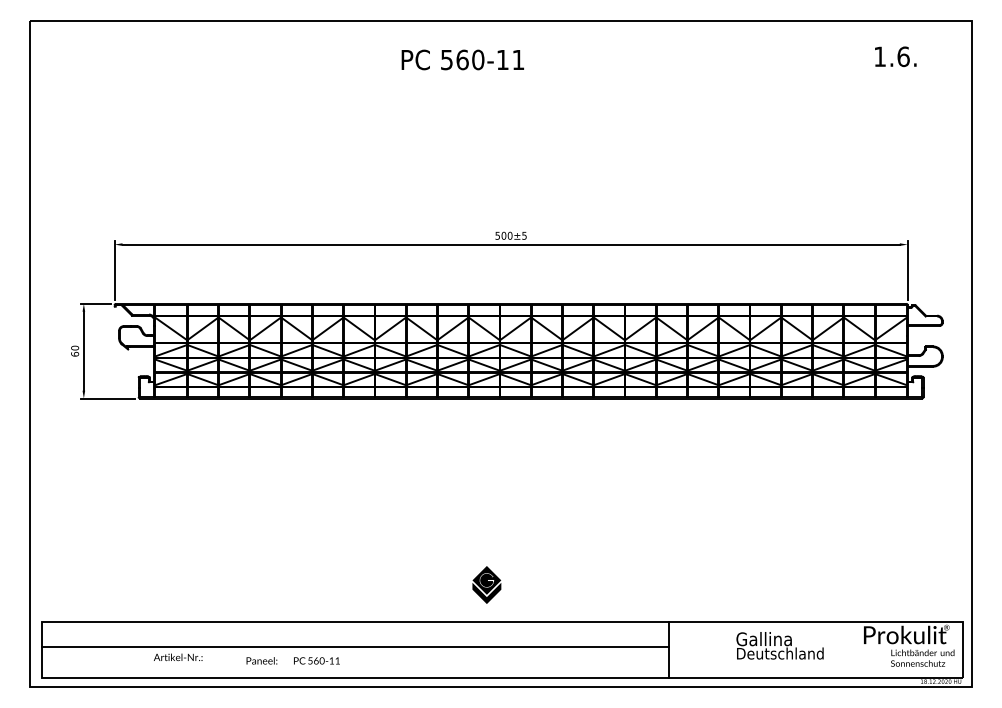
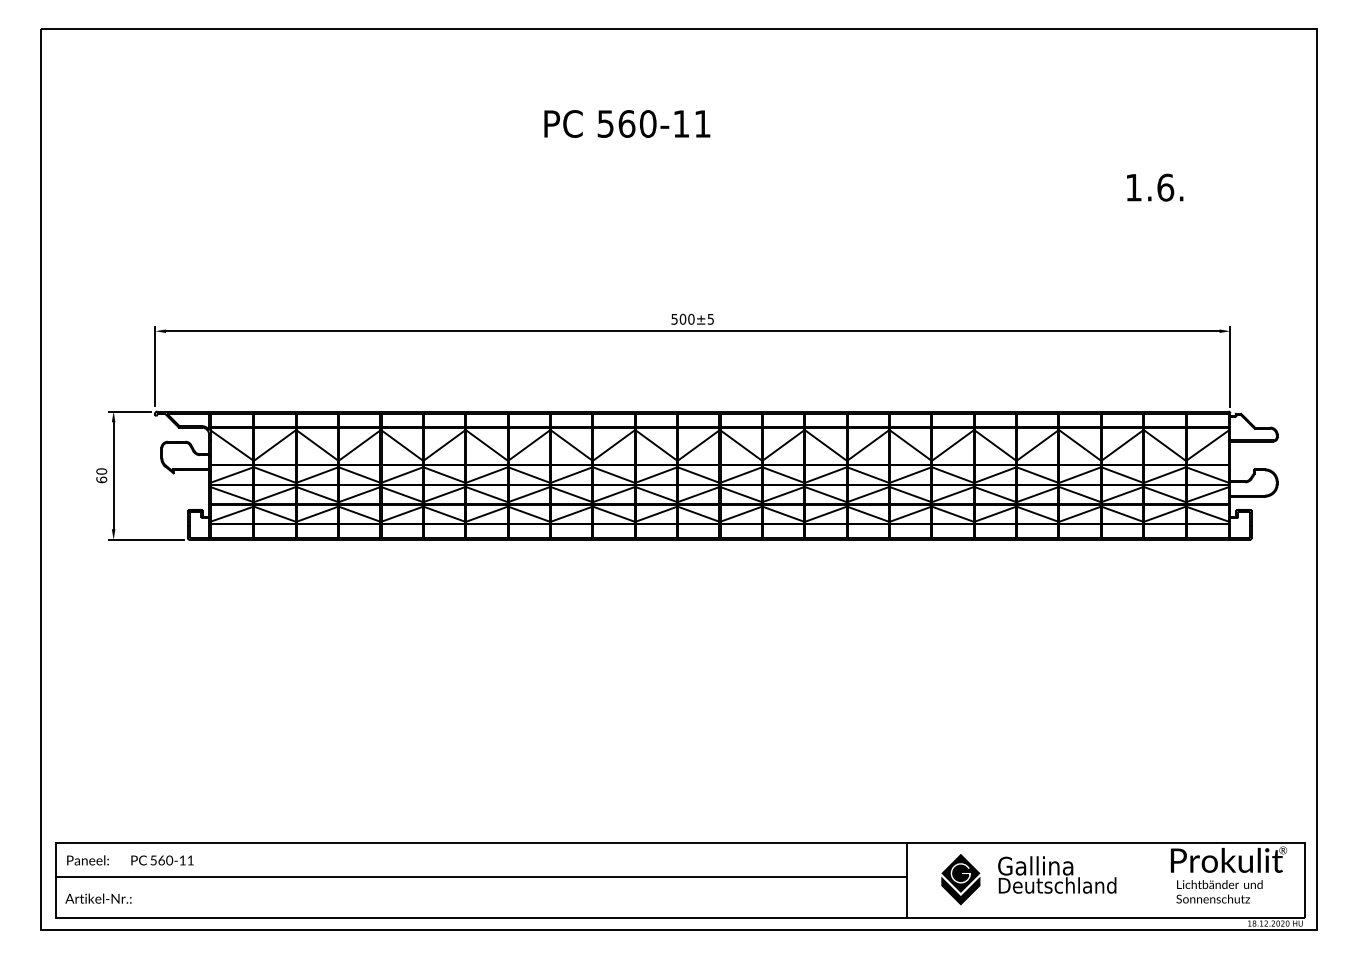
text: (896, 56) -> (1155, 187), moved
text: (463, 59) -> (627, 123), moved
part: (486, 584) -> (960, 879), moved
text: (178, 657) -> (98, 898), moved
text: (922, 657) -> (1219, 891), moved
text: (293, 660) -> (130, 860), moved

